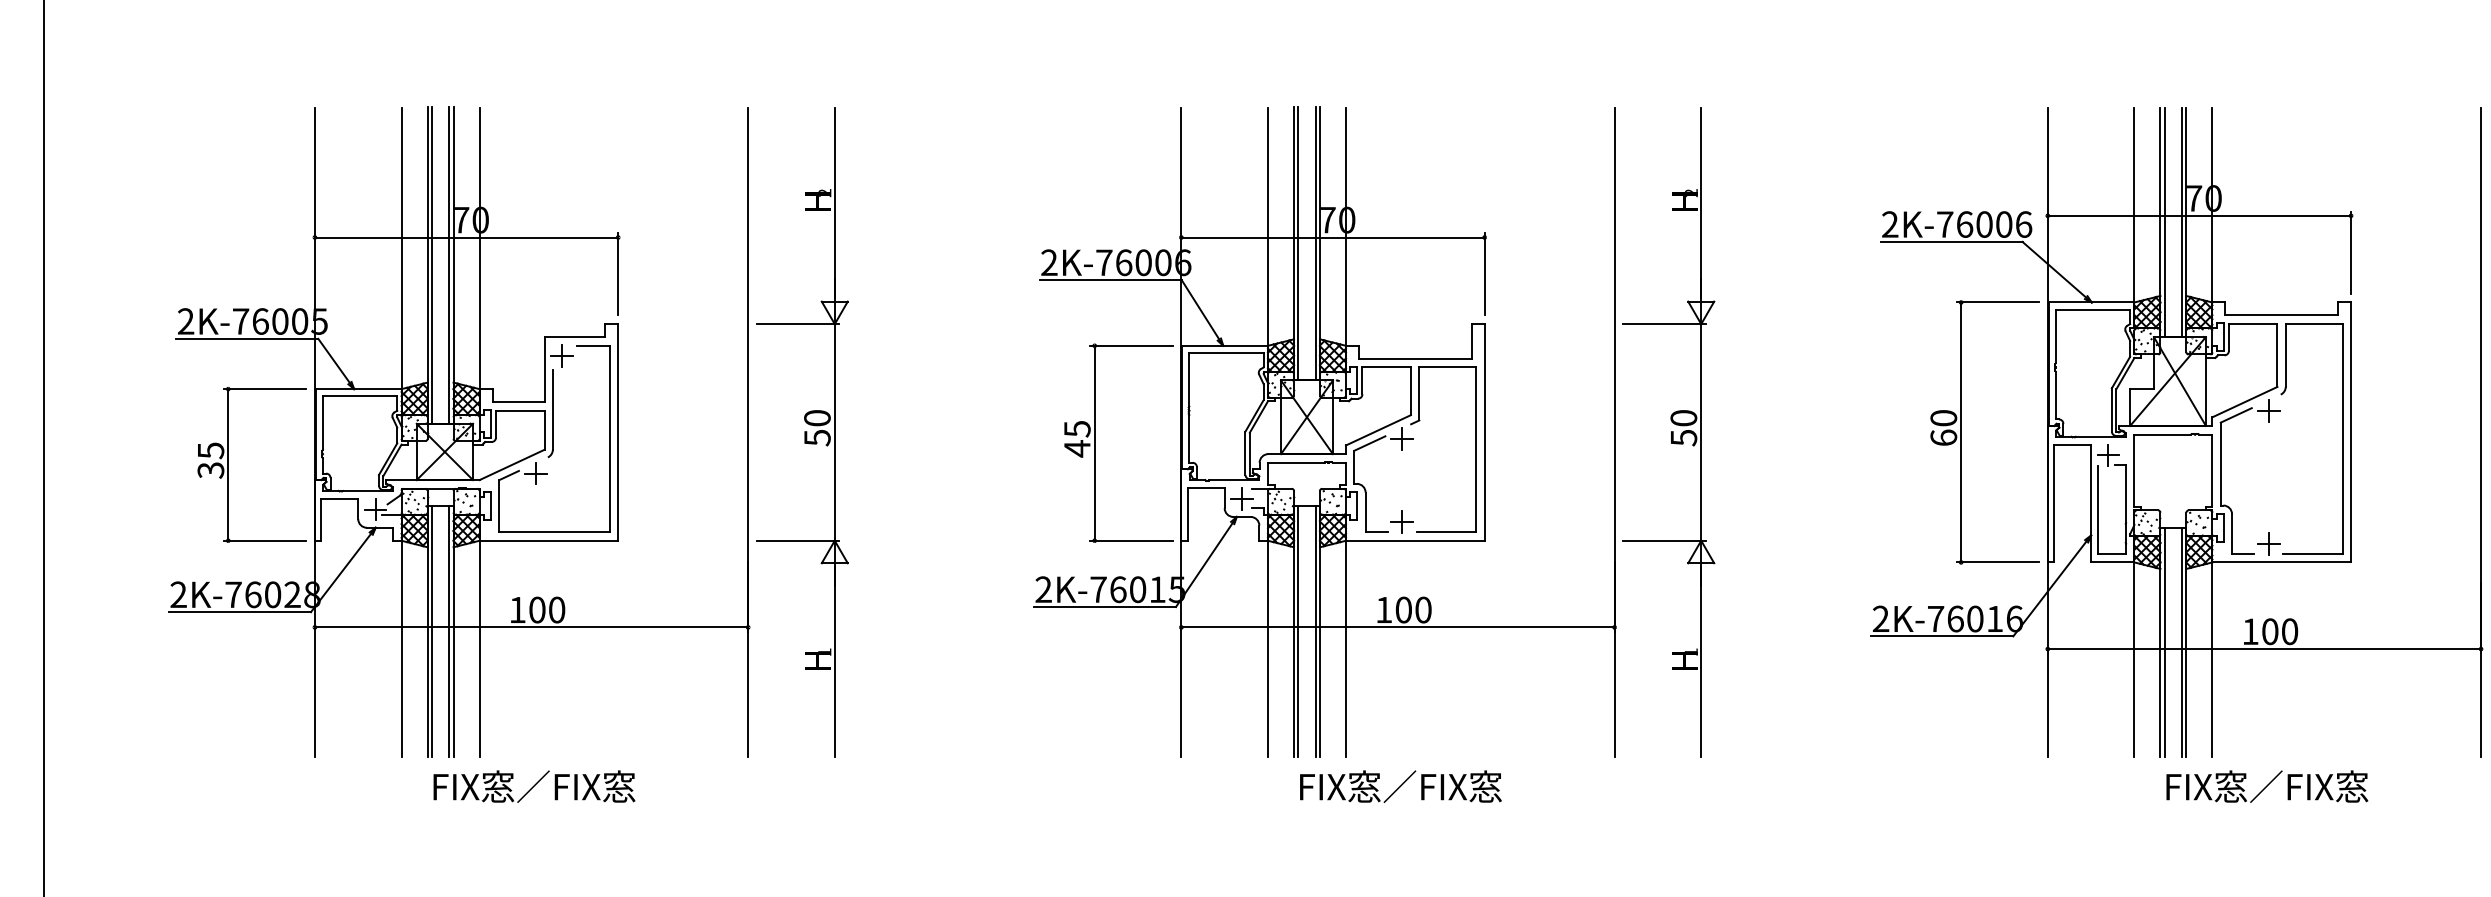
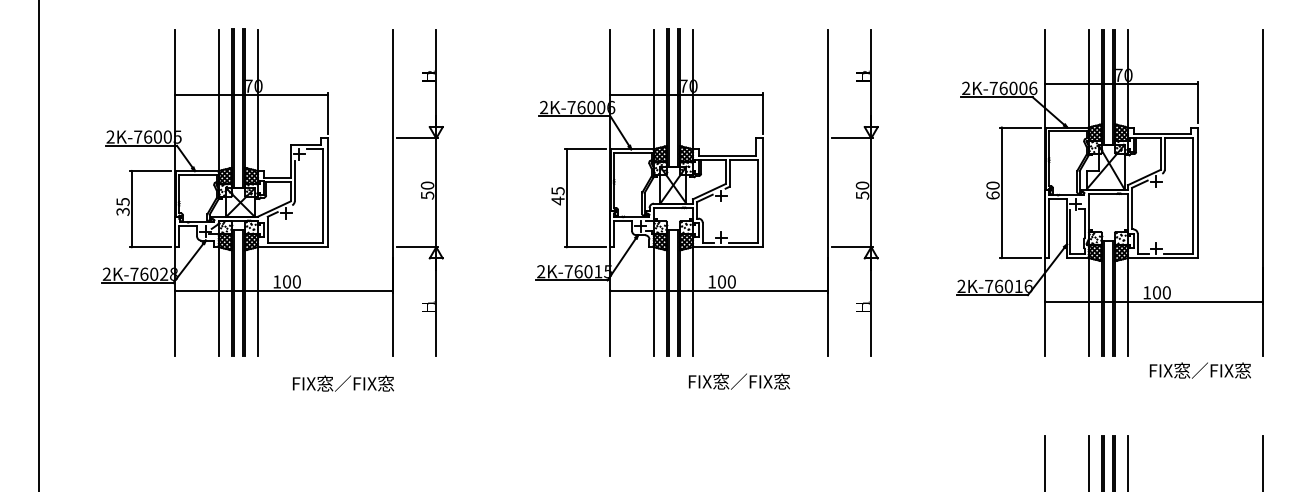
text: (534, 786) -> (343, 383), moved
text: (1398, 786) -> (738, 381), moved
text: (2265, 786) -> (1199, 370), moved

